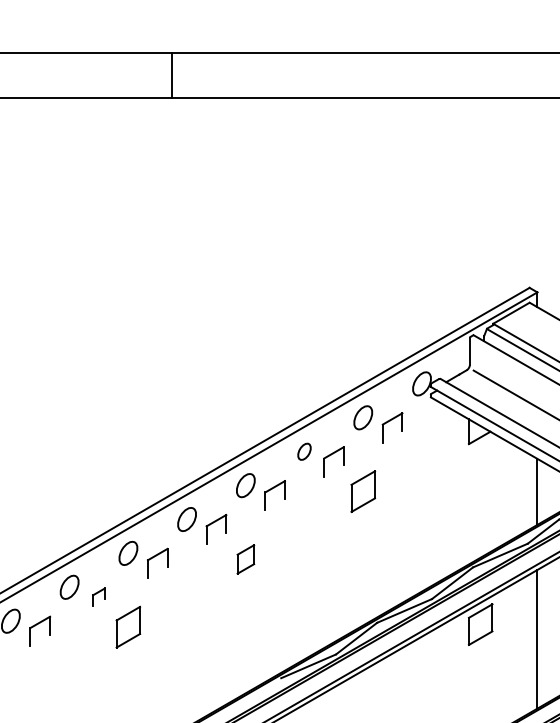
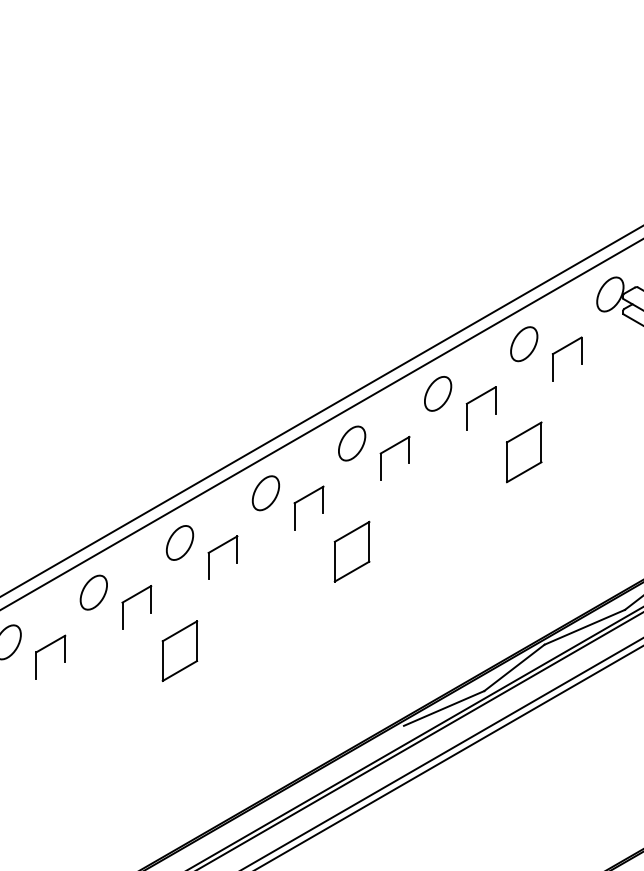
part: (304, 451) -> (438, 393), size x1.43
part: (245, 559) -> (351, 551), size x1.43
part: (98, 596) -> (136, 606), size x1.67

